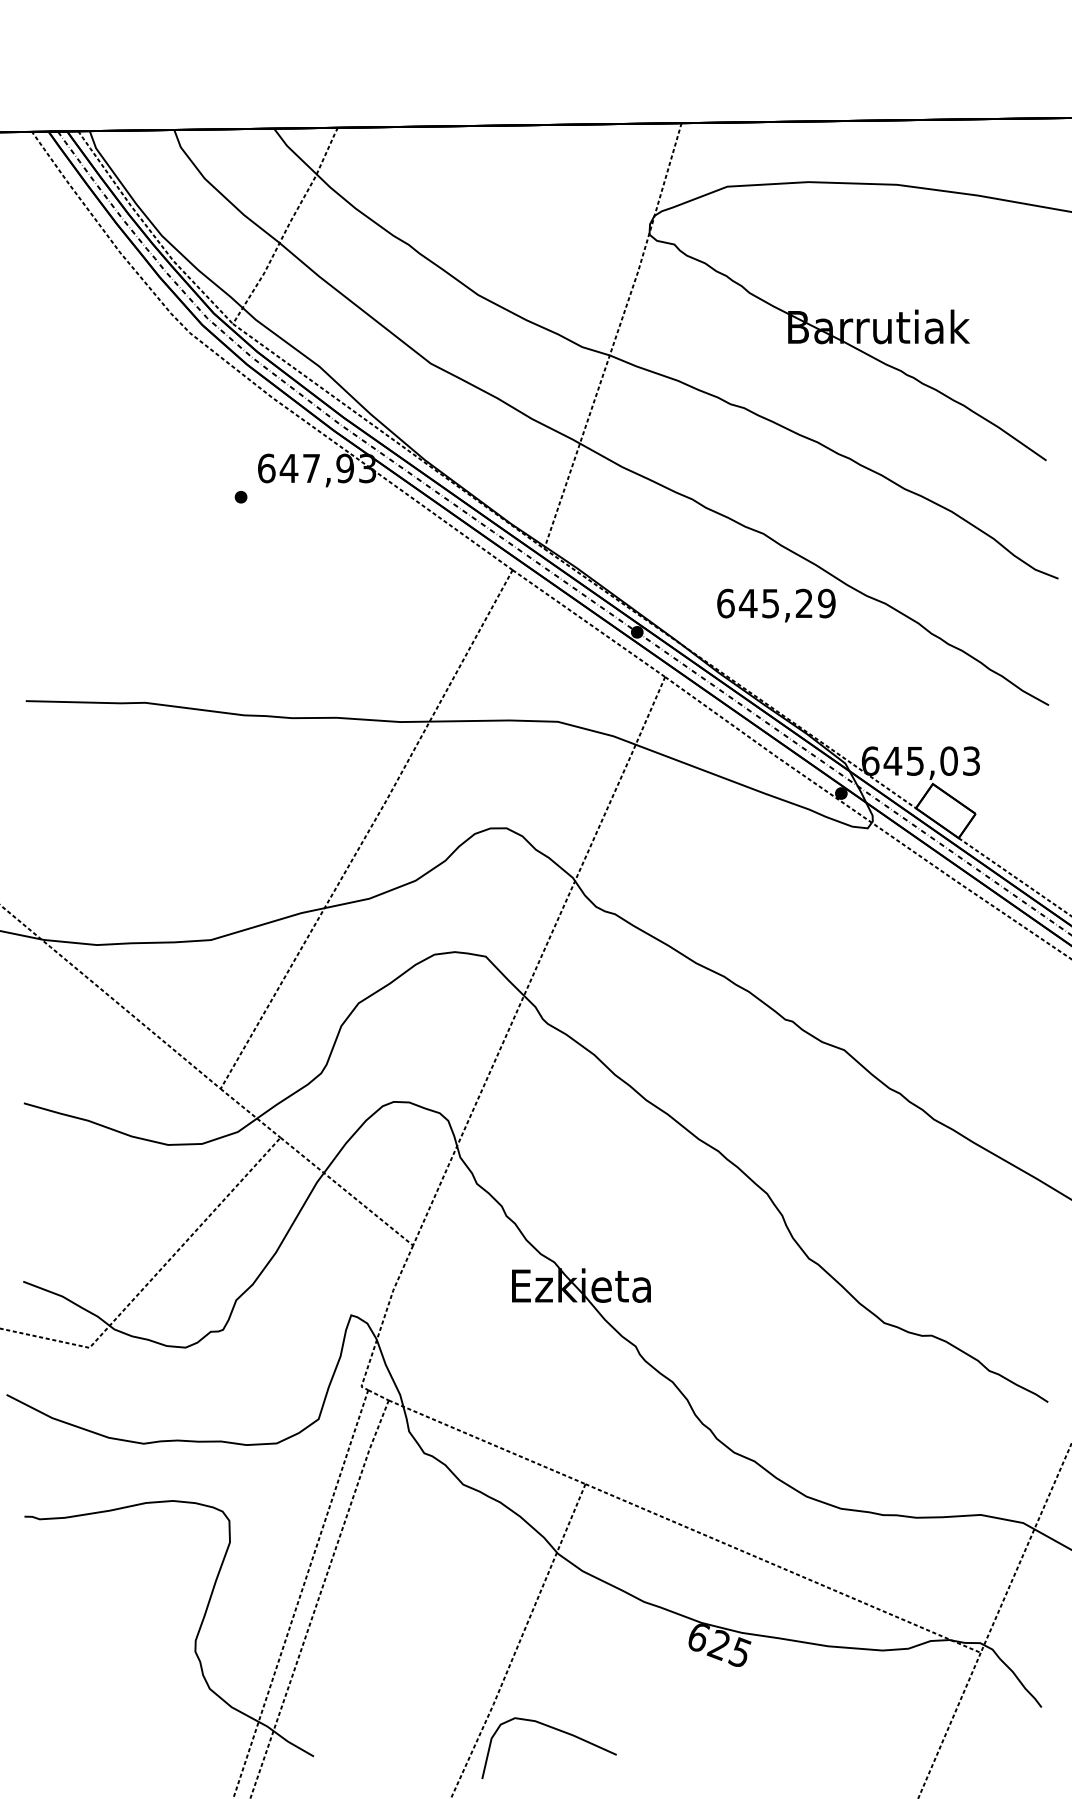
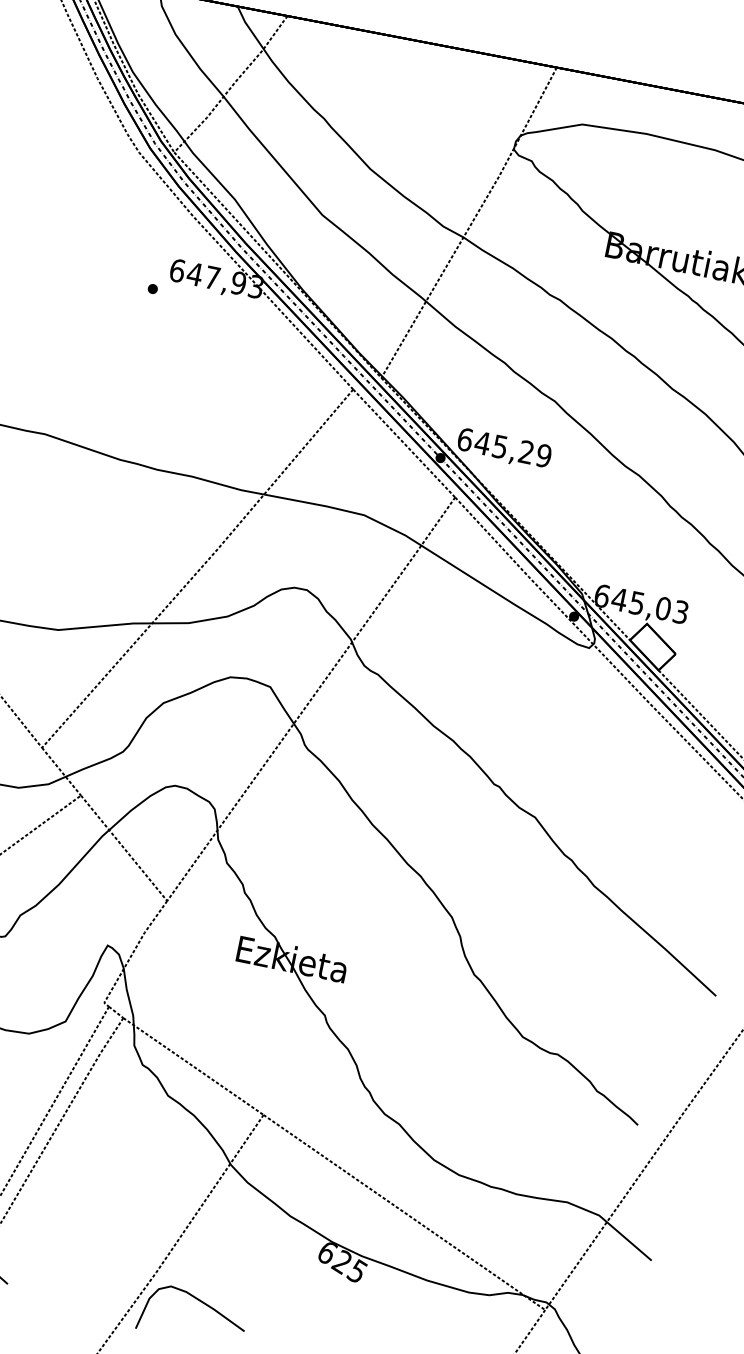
text: (776, 605) -> (504, 449), moved

